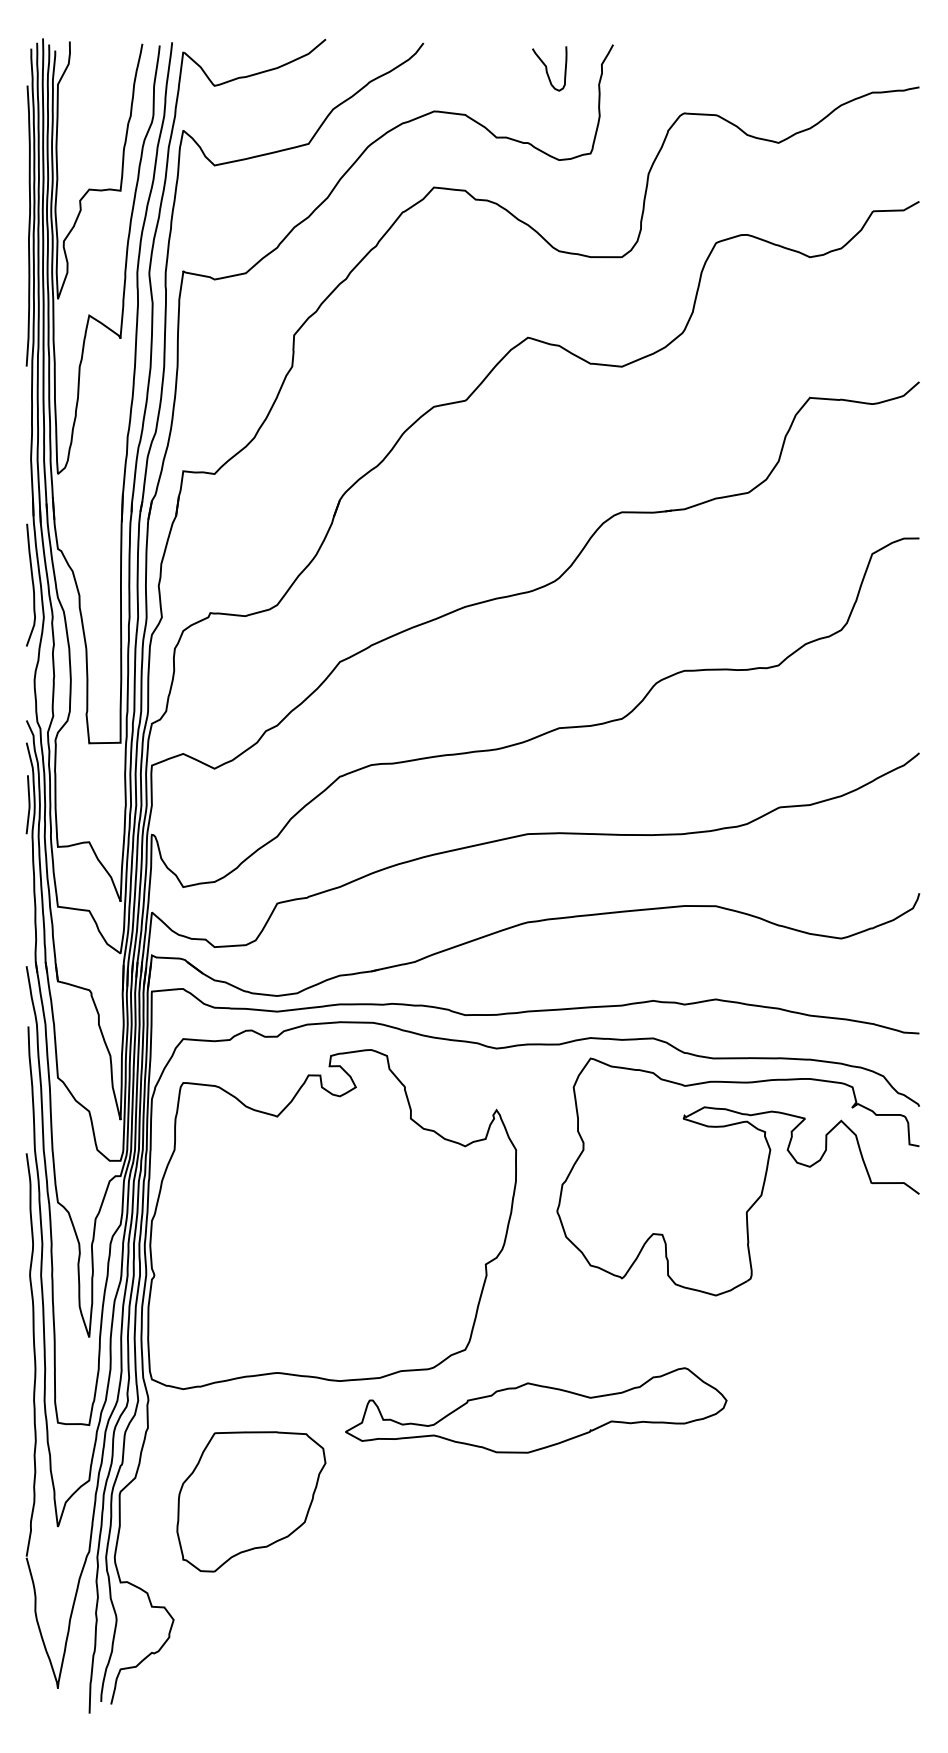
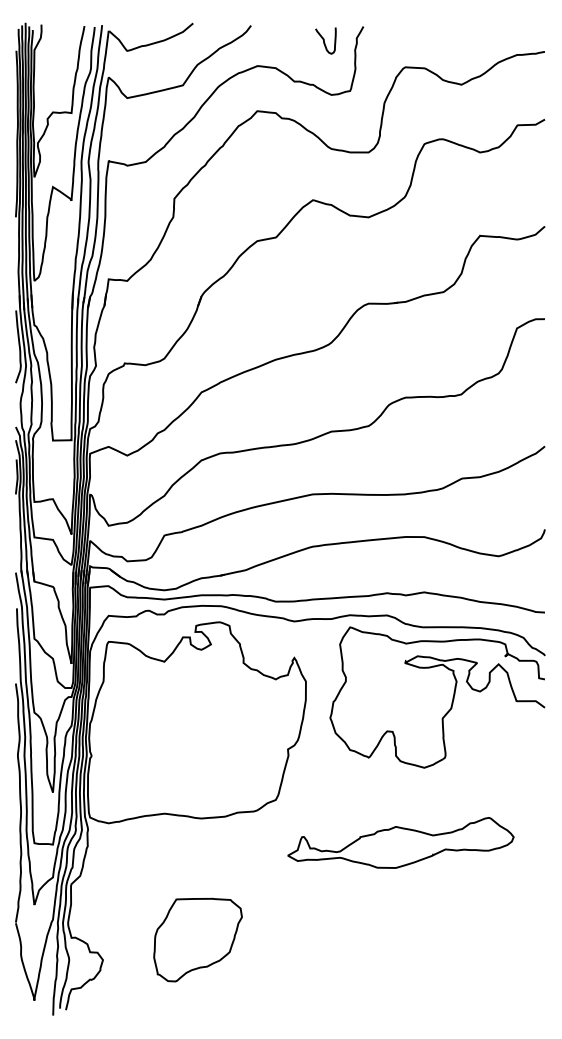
part: (535, 1409) -> (400, 842), moved
part: (250, 1500) -> (197, 939), moved

